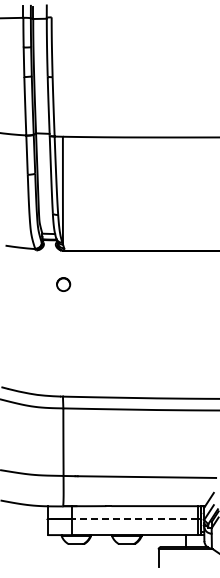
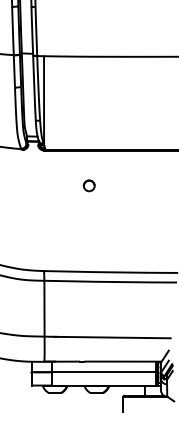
circle: (63, 284) -> (89, 185), moved
line: (135, 519) -> (104, 372), dashed -> solid

